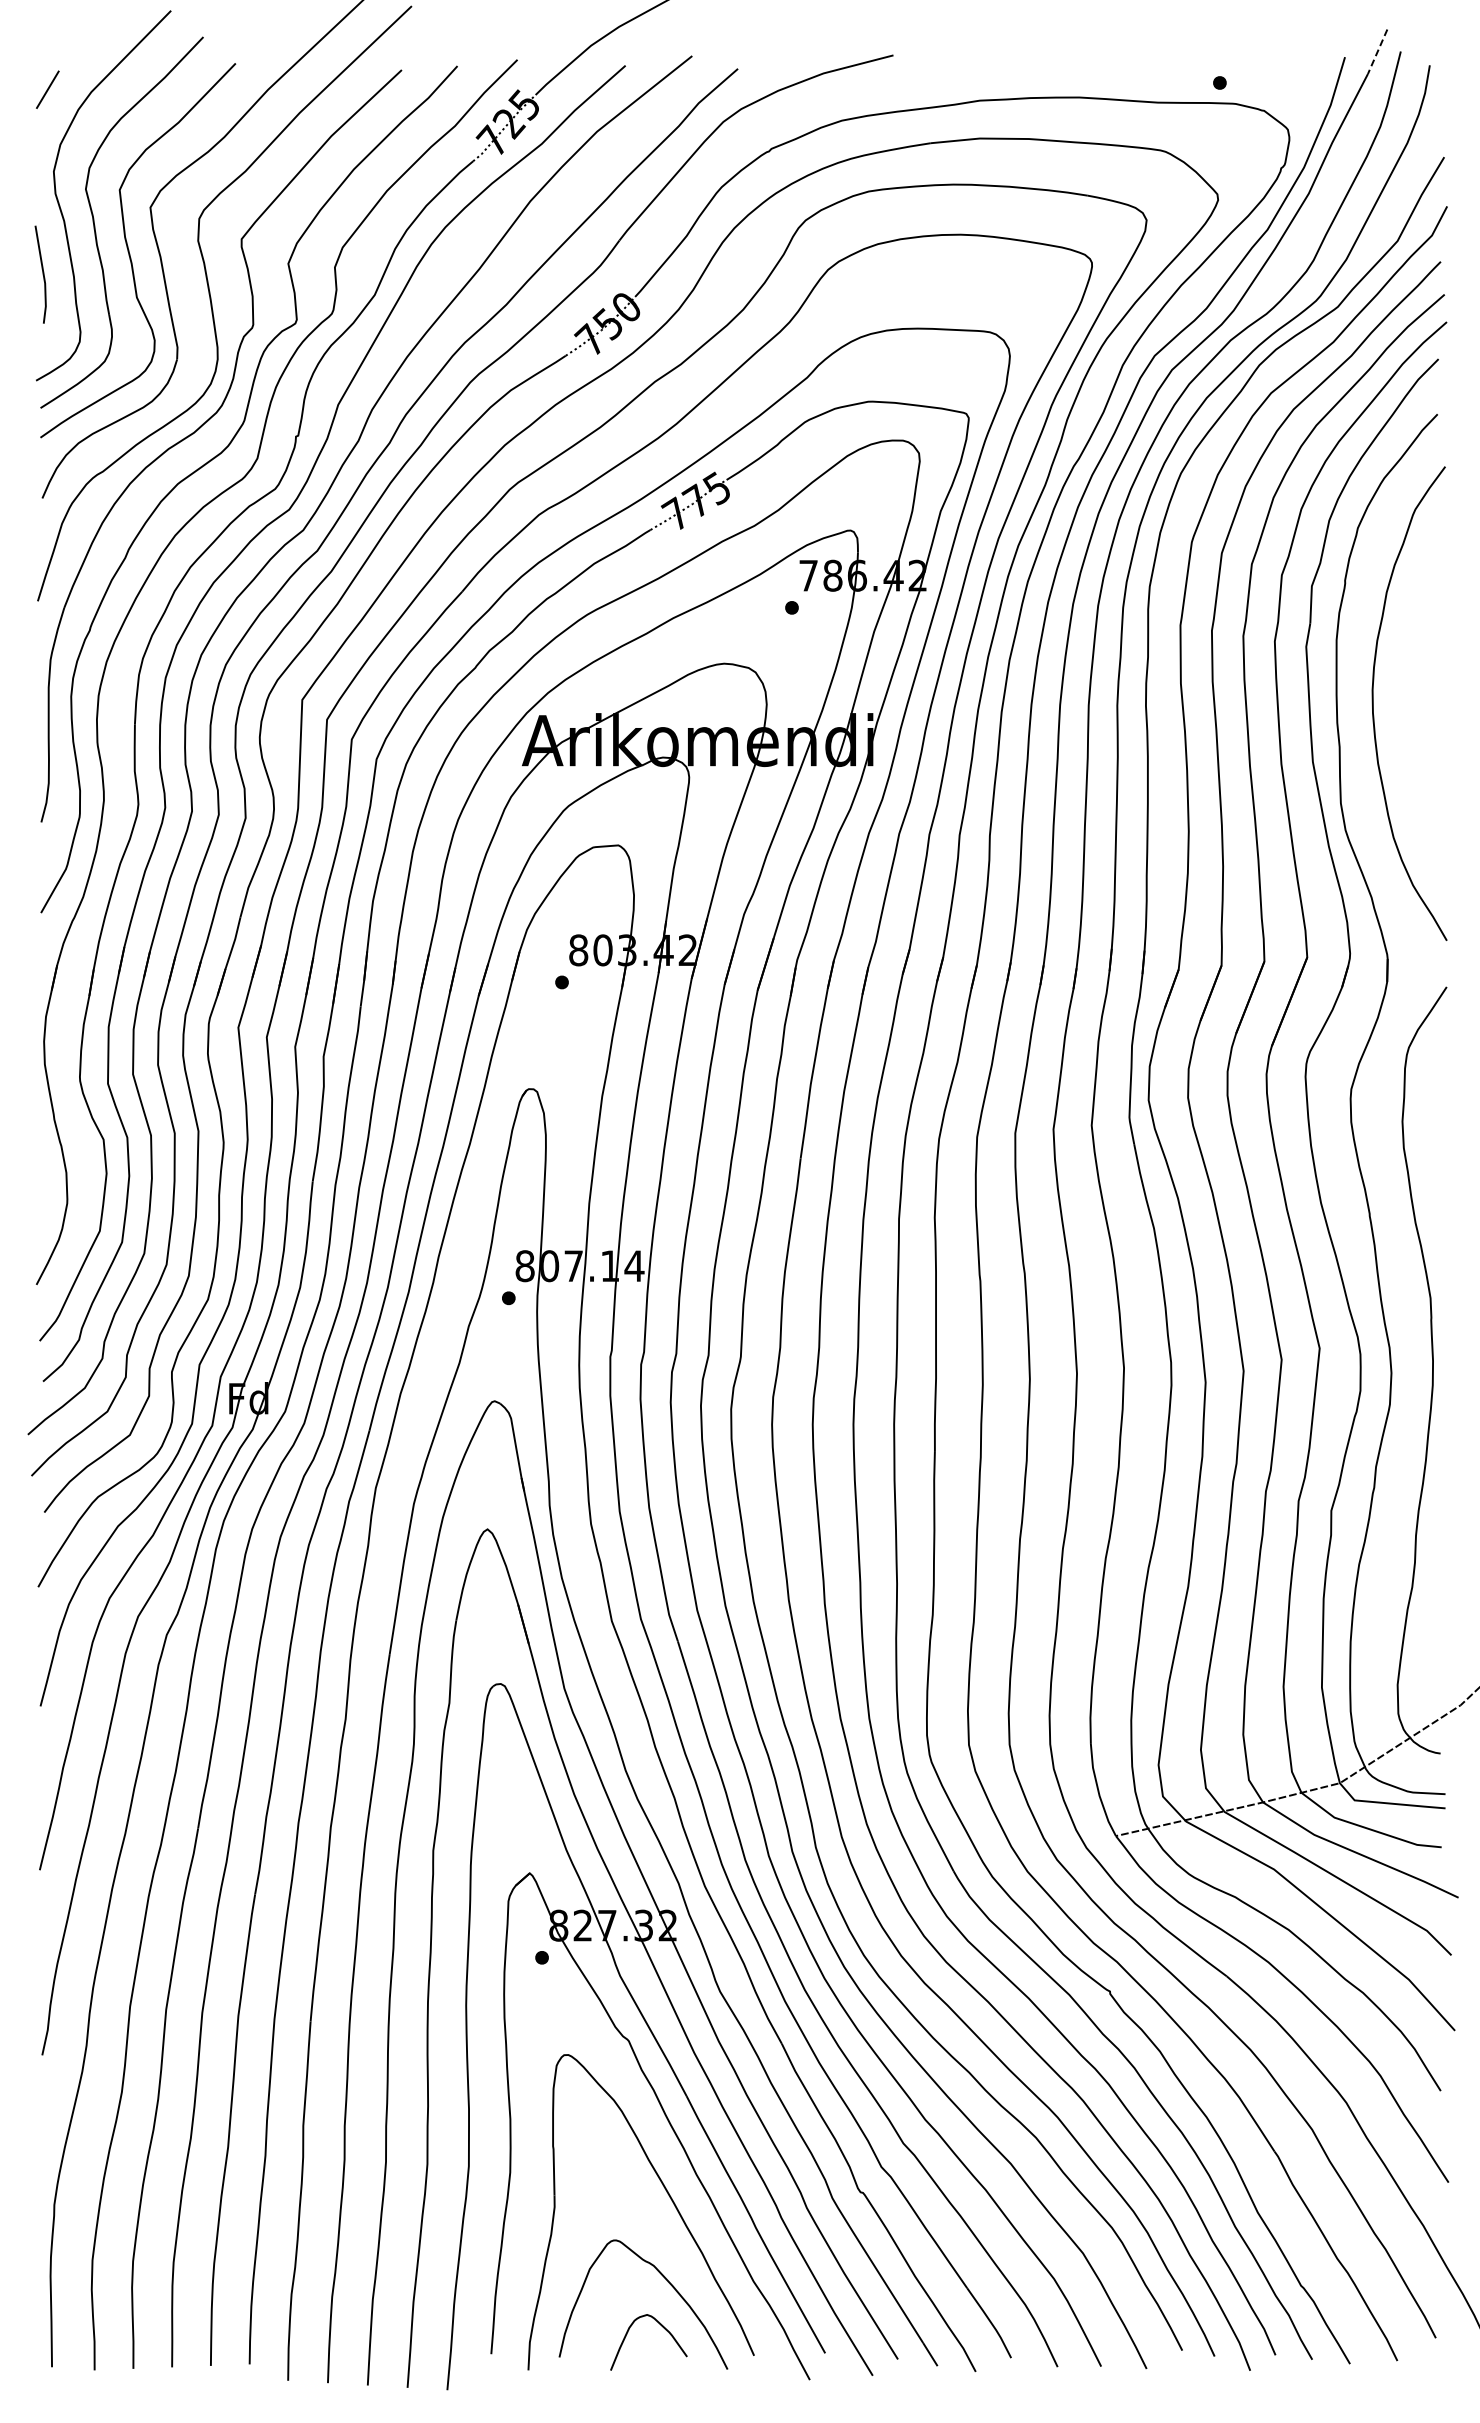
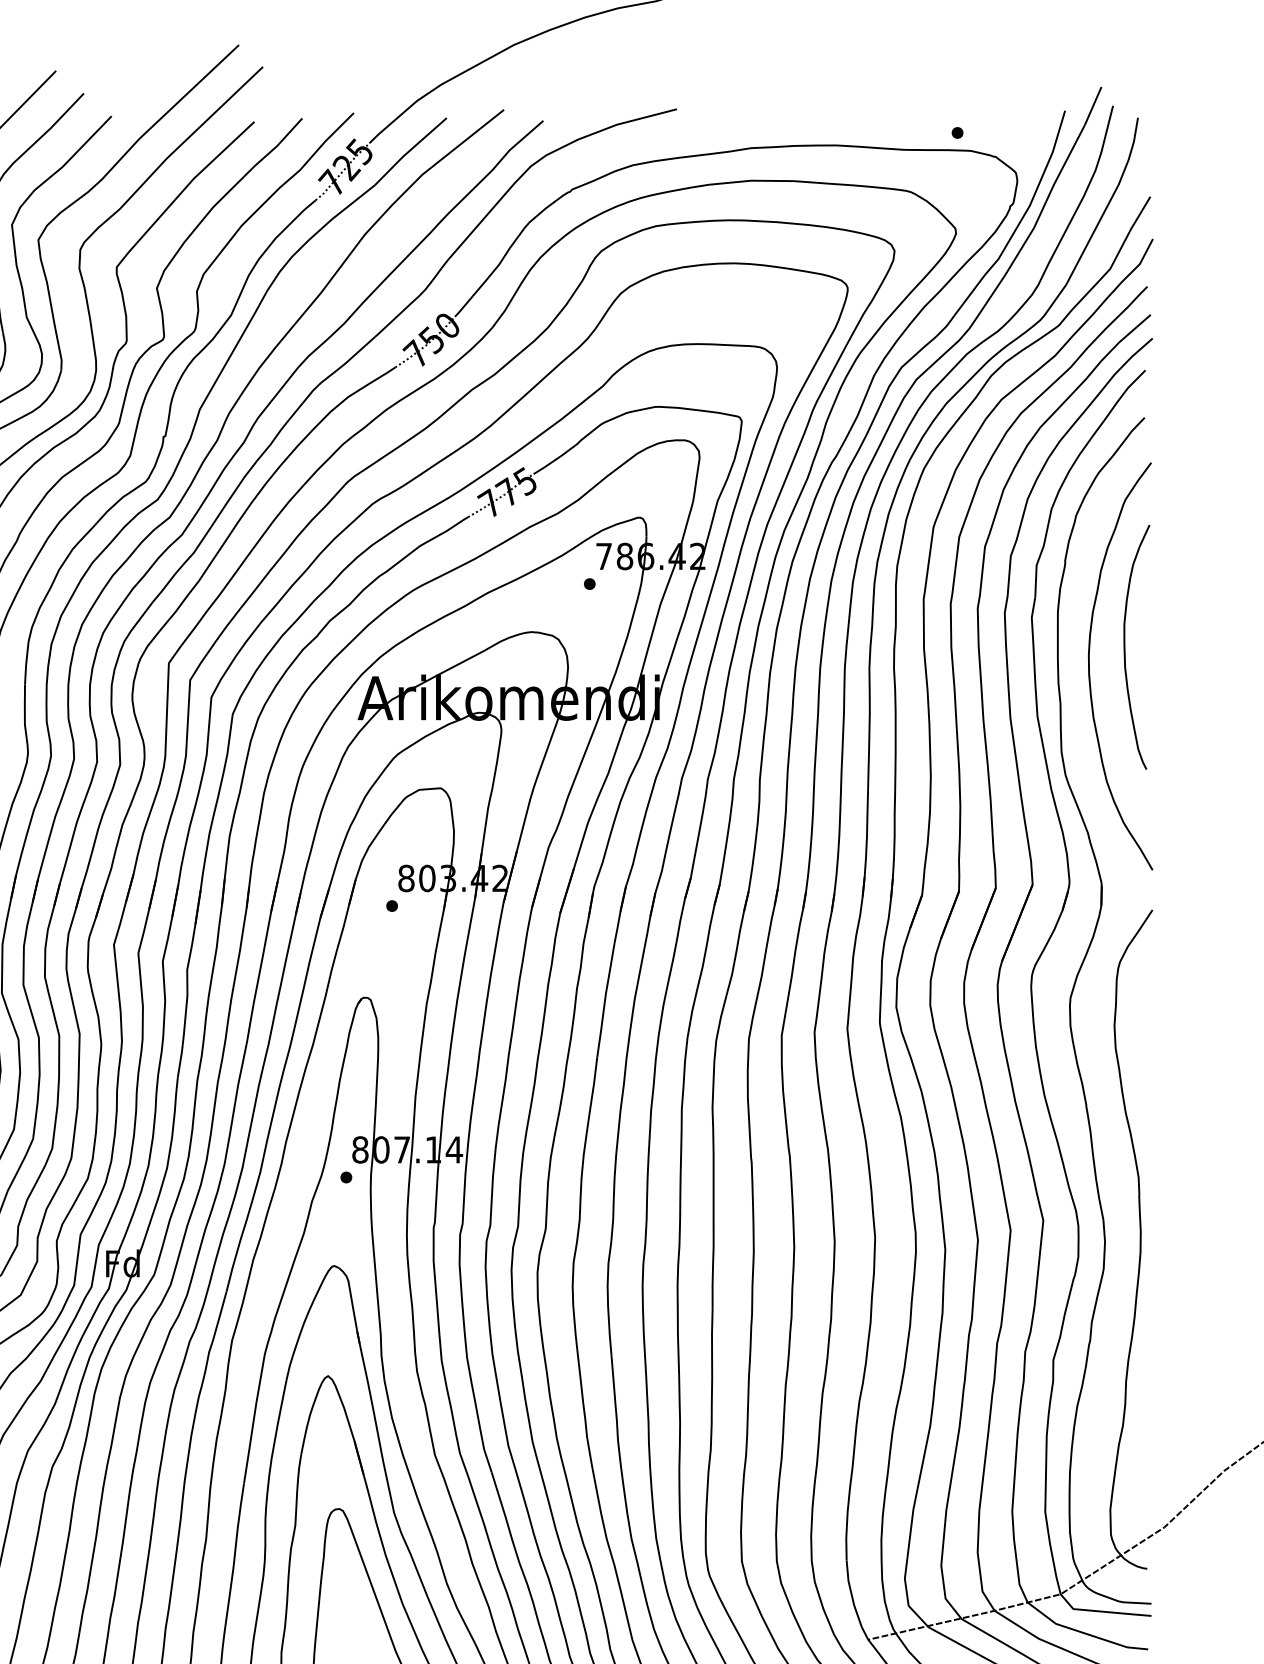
line: (1377, 52) -> (1093, 106), dashed -> solid
curve: (1415, 683) -> (1125, 649), added

